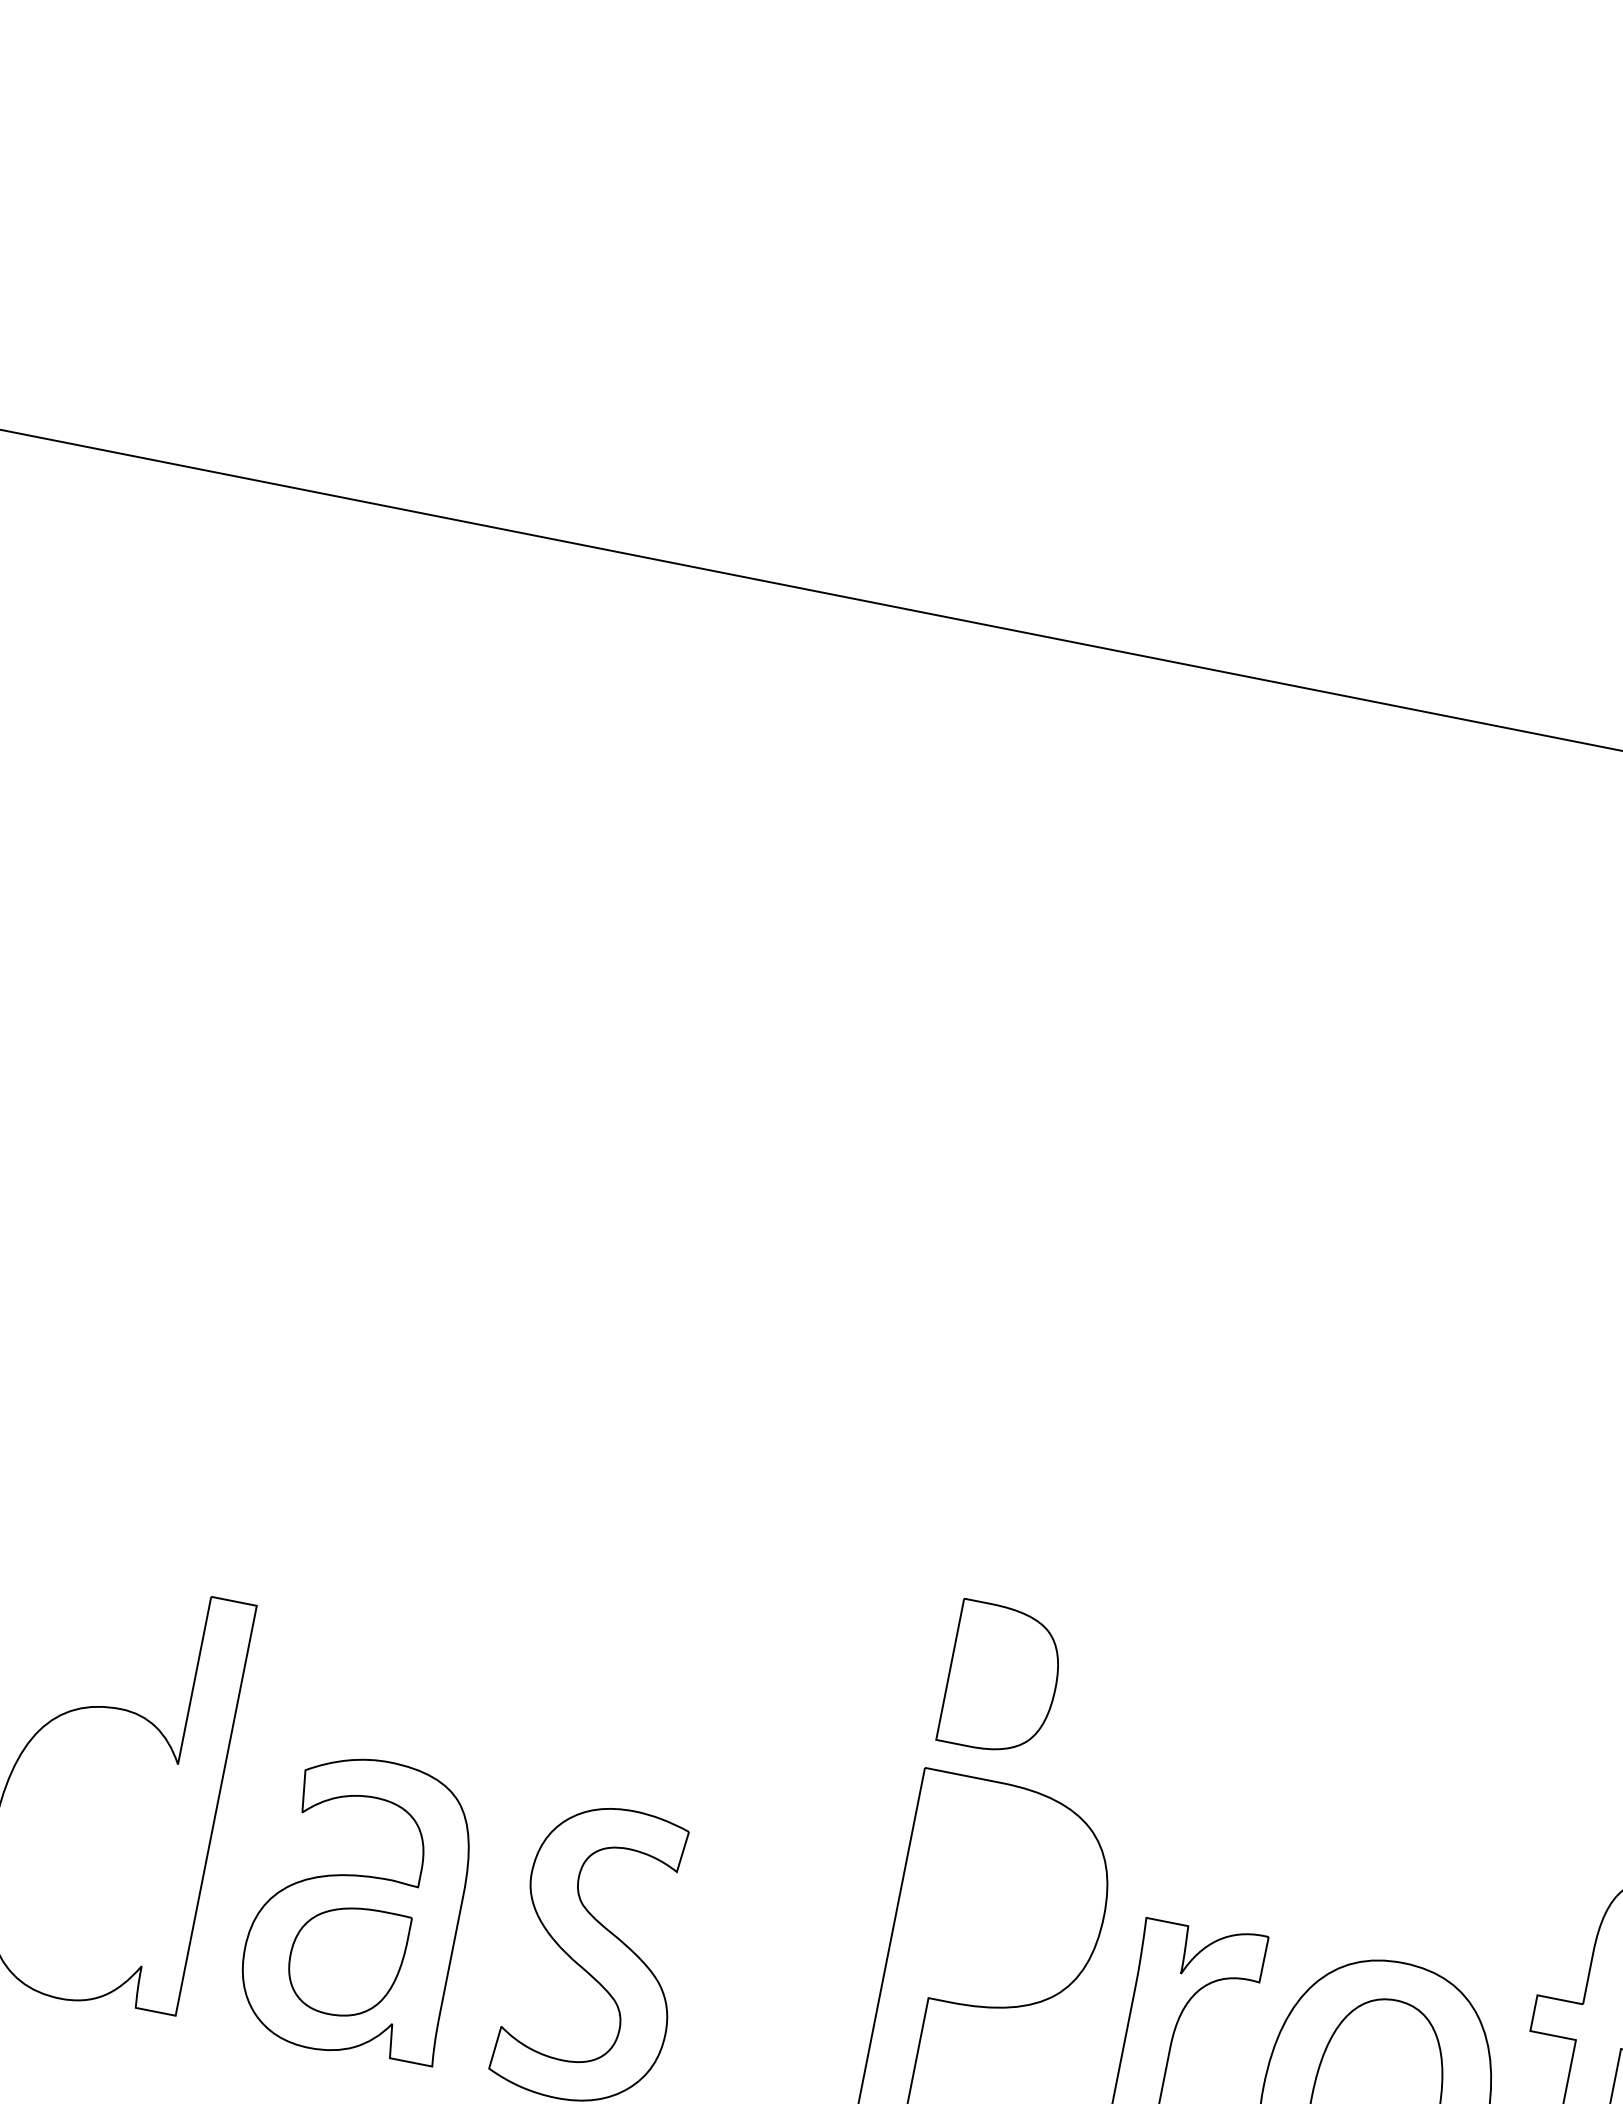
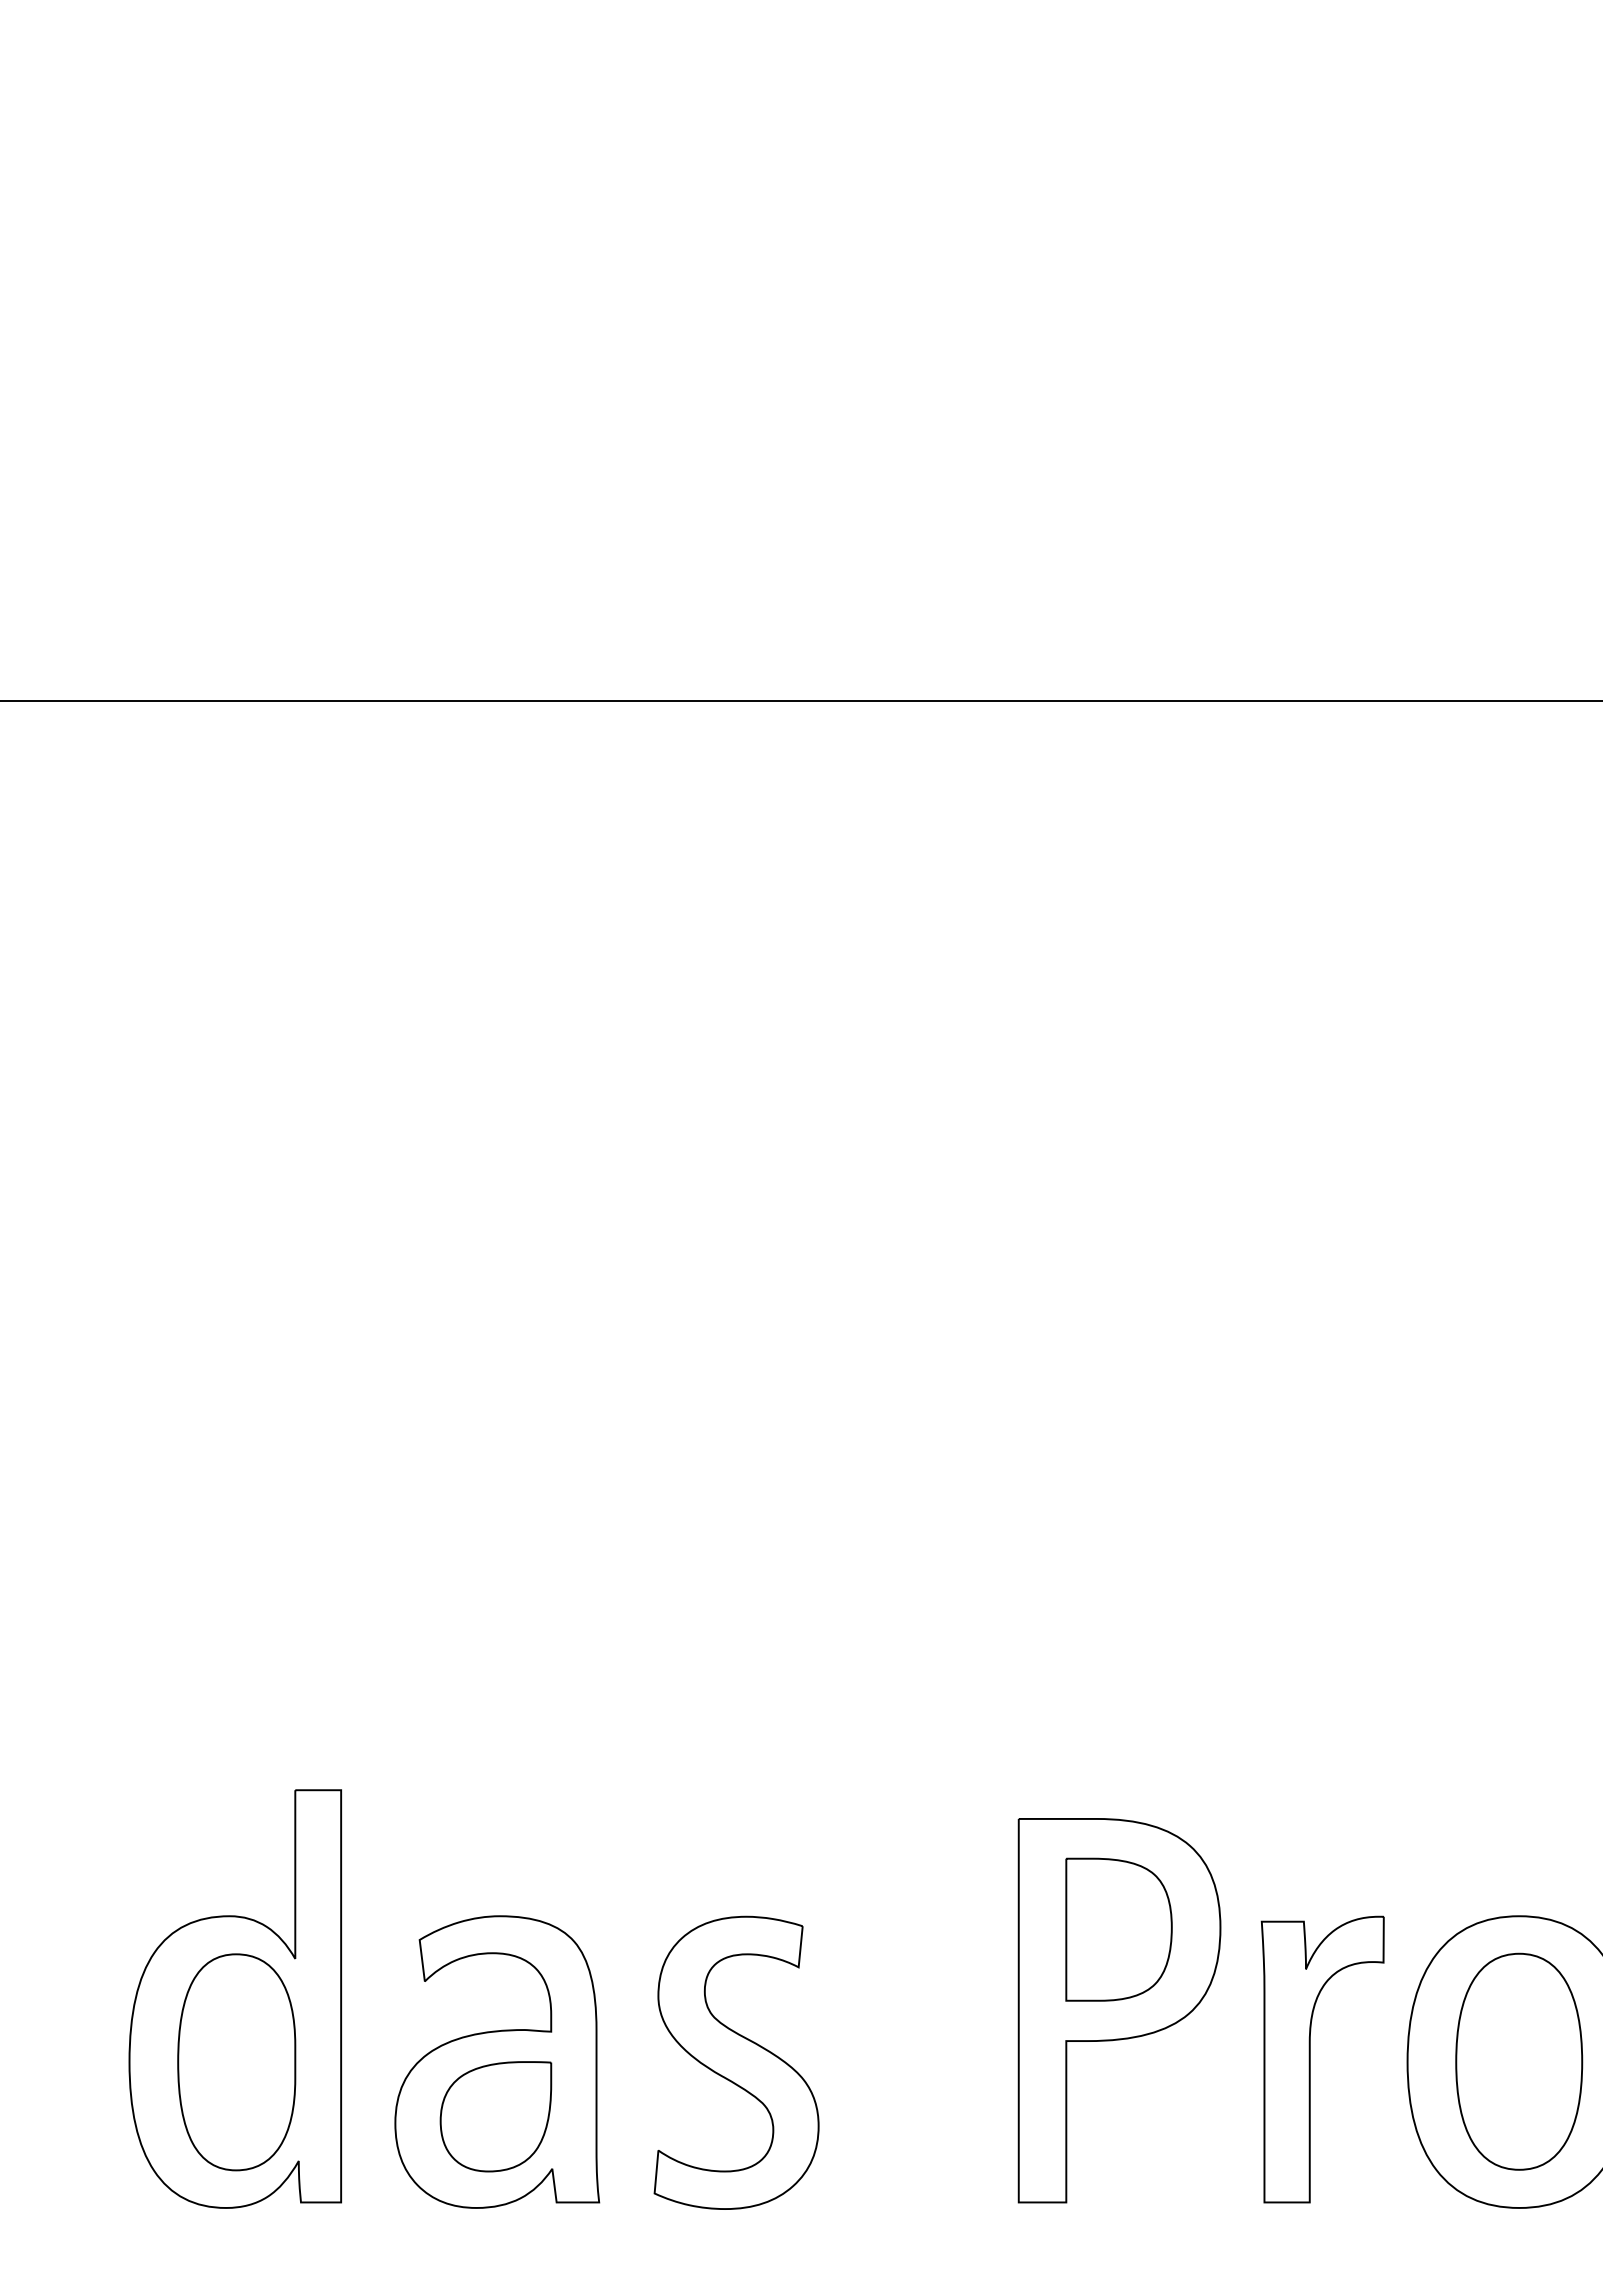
part: (1002, 1679) -> (1118, 1929), moved
part: (99, 1855) -> (236, 2062), added

